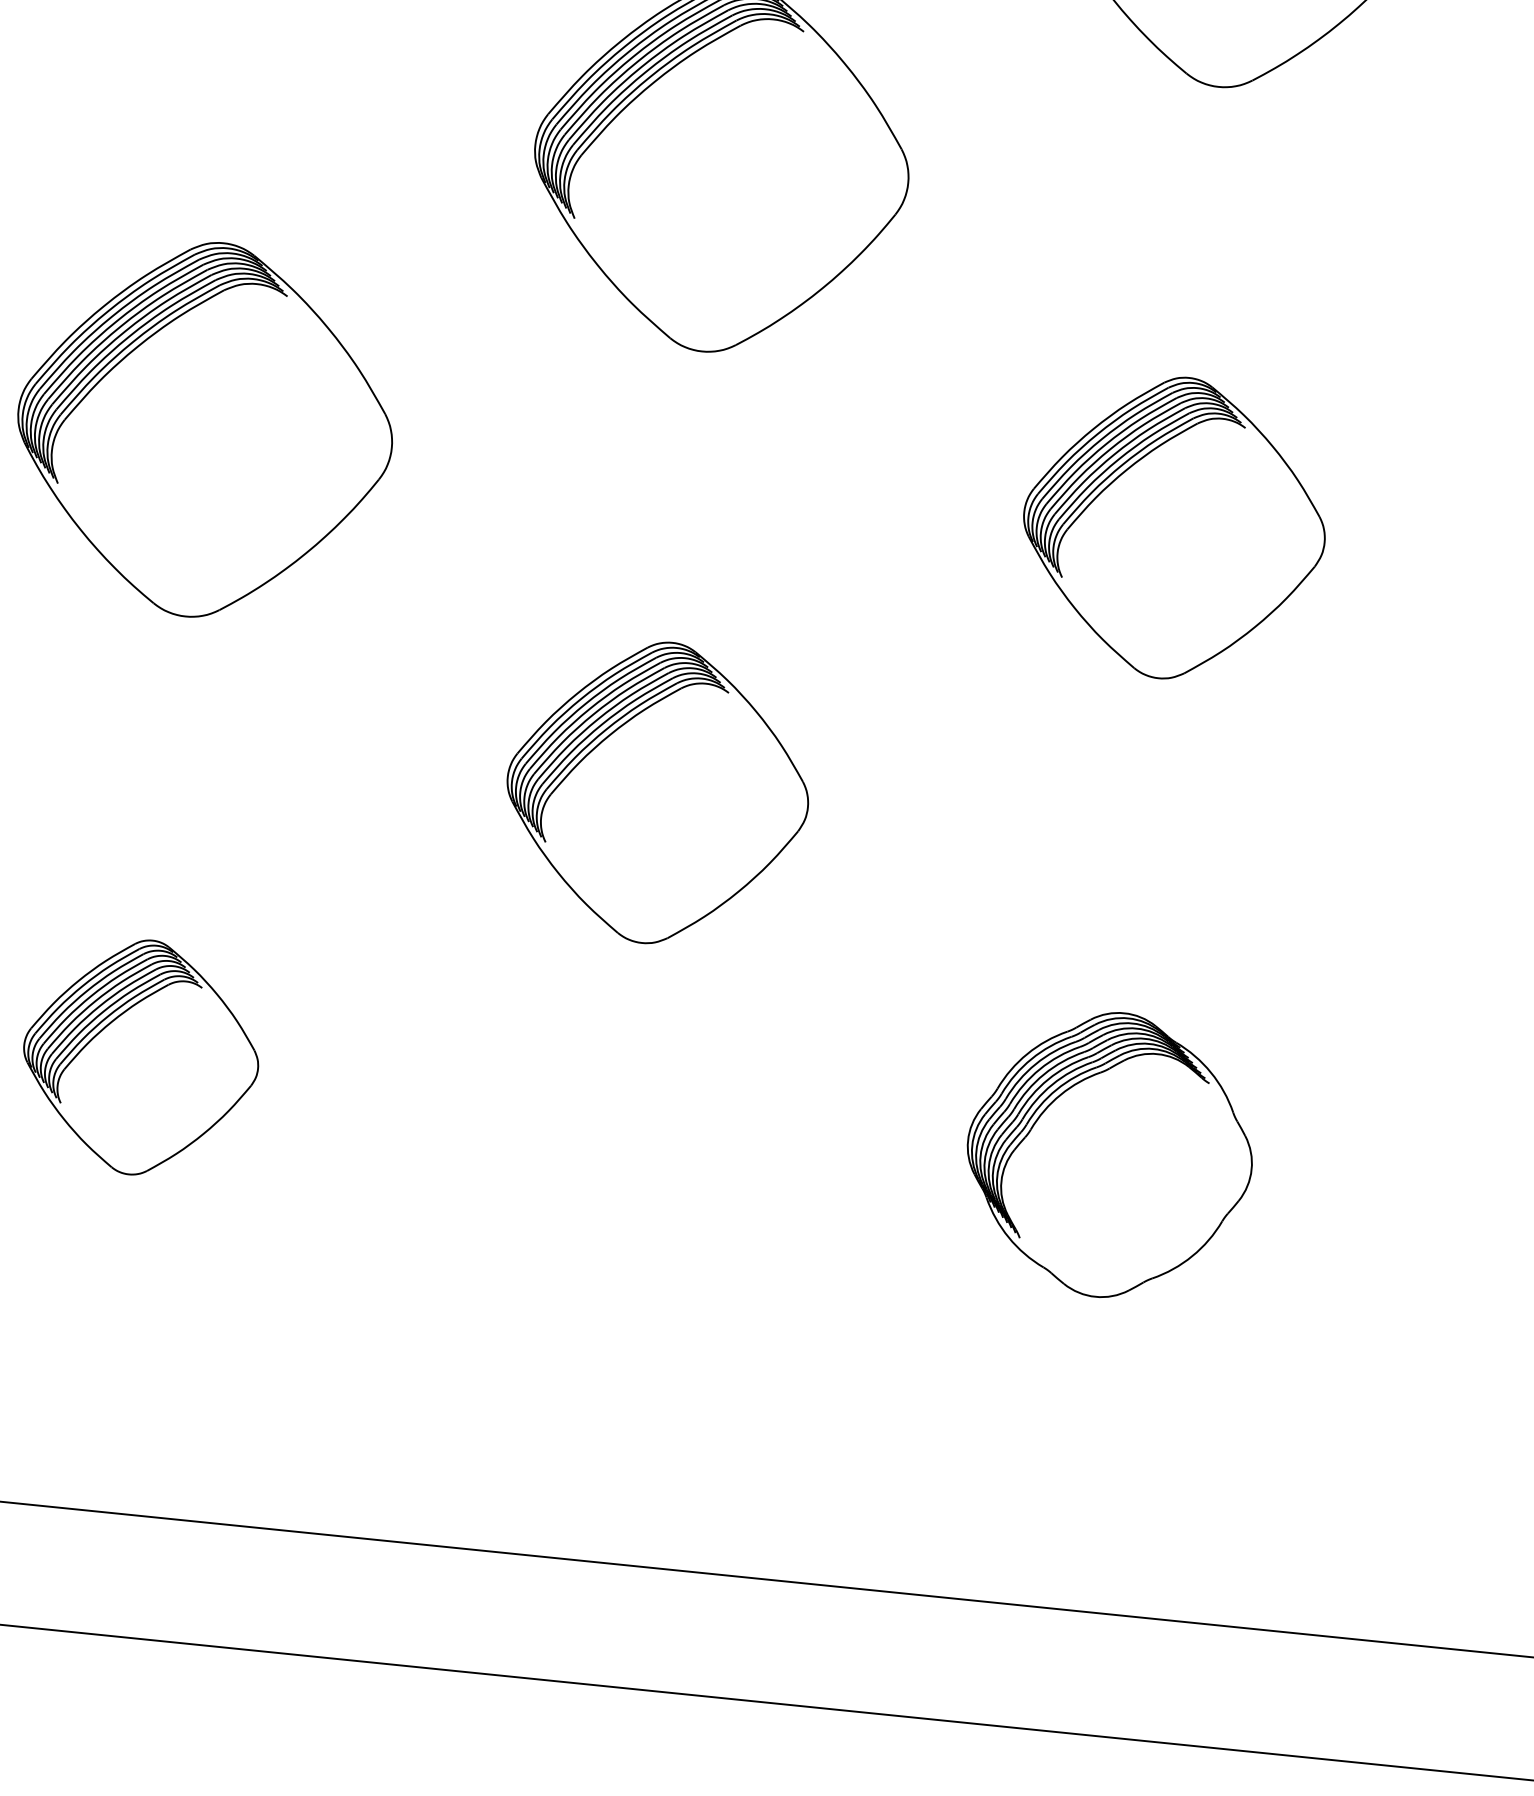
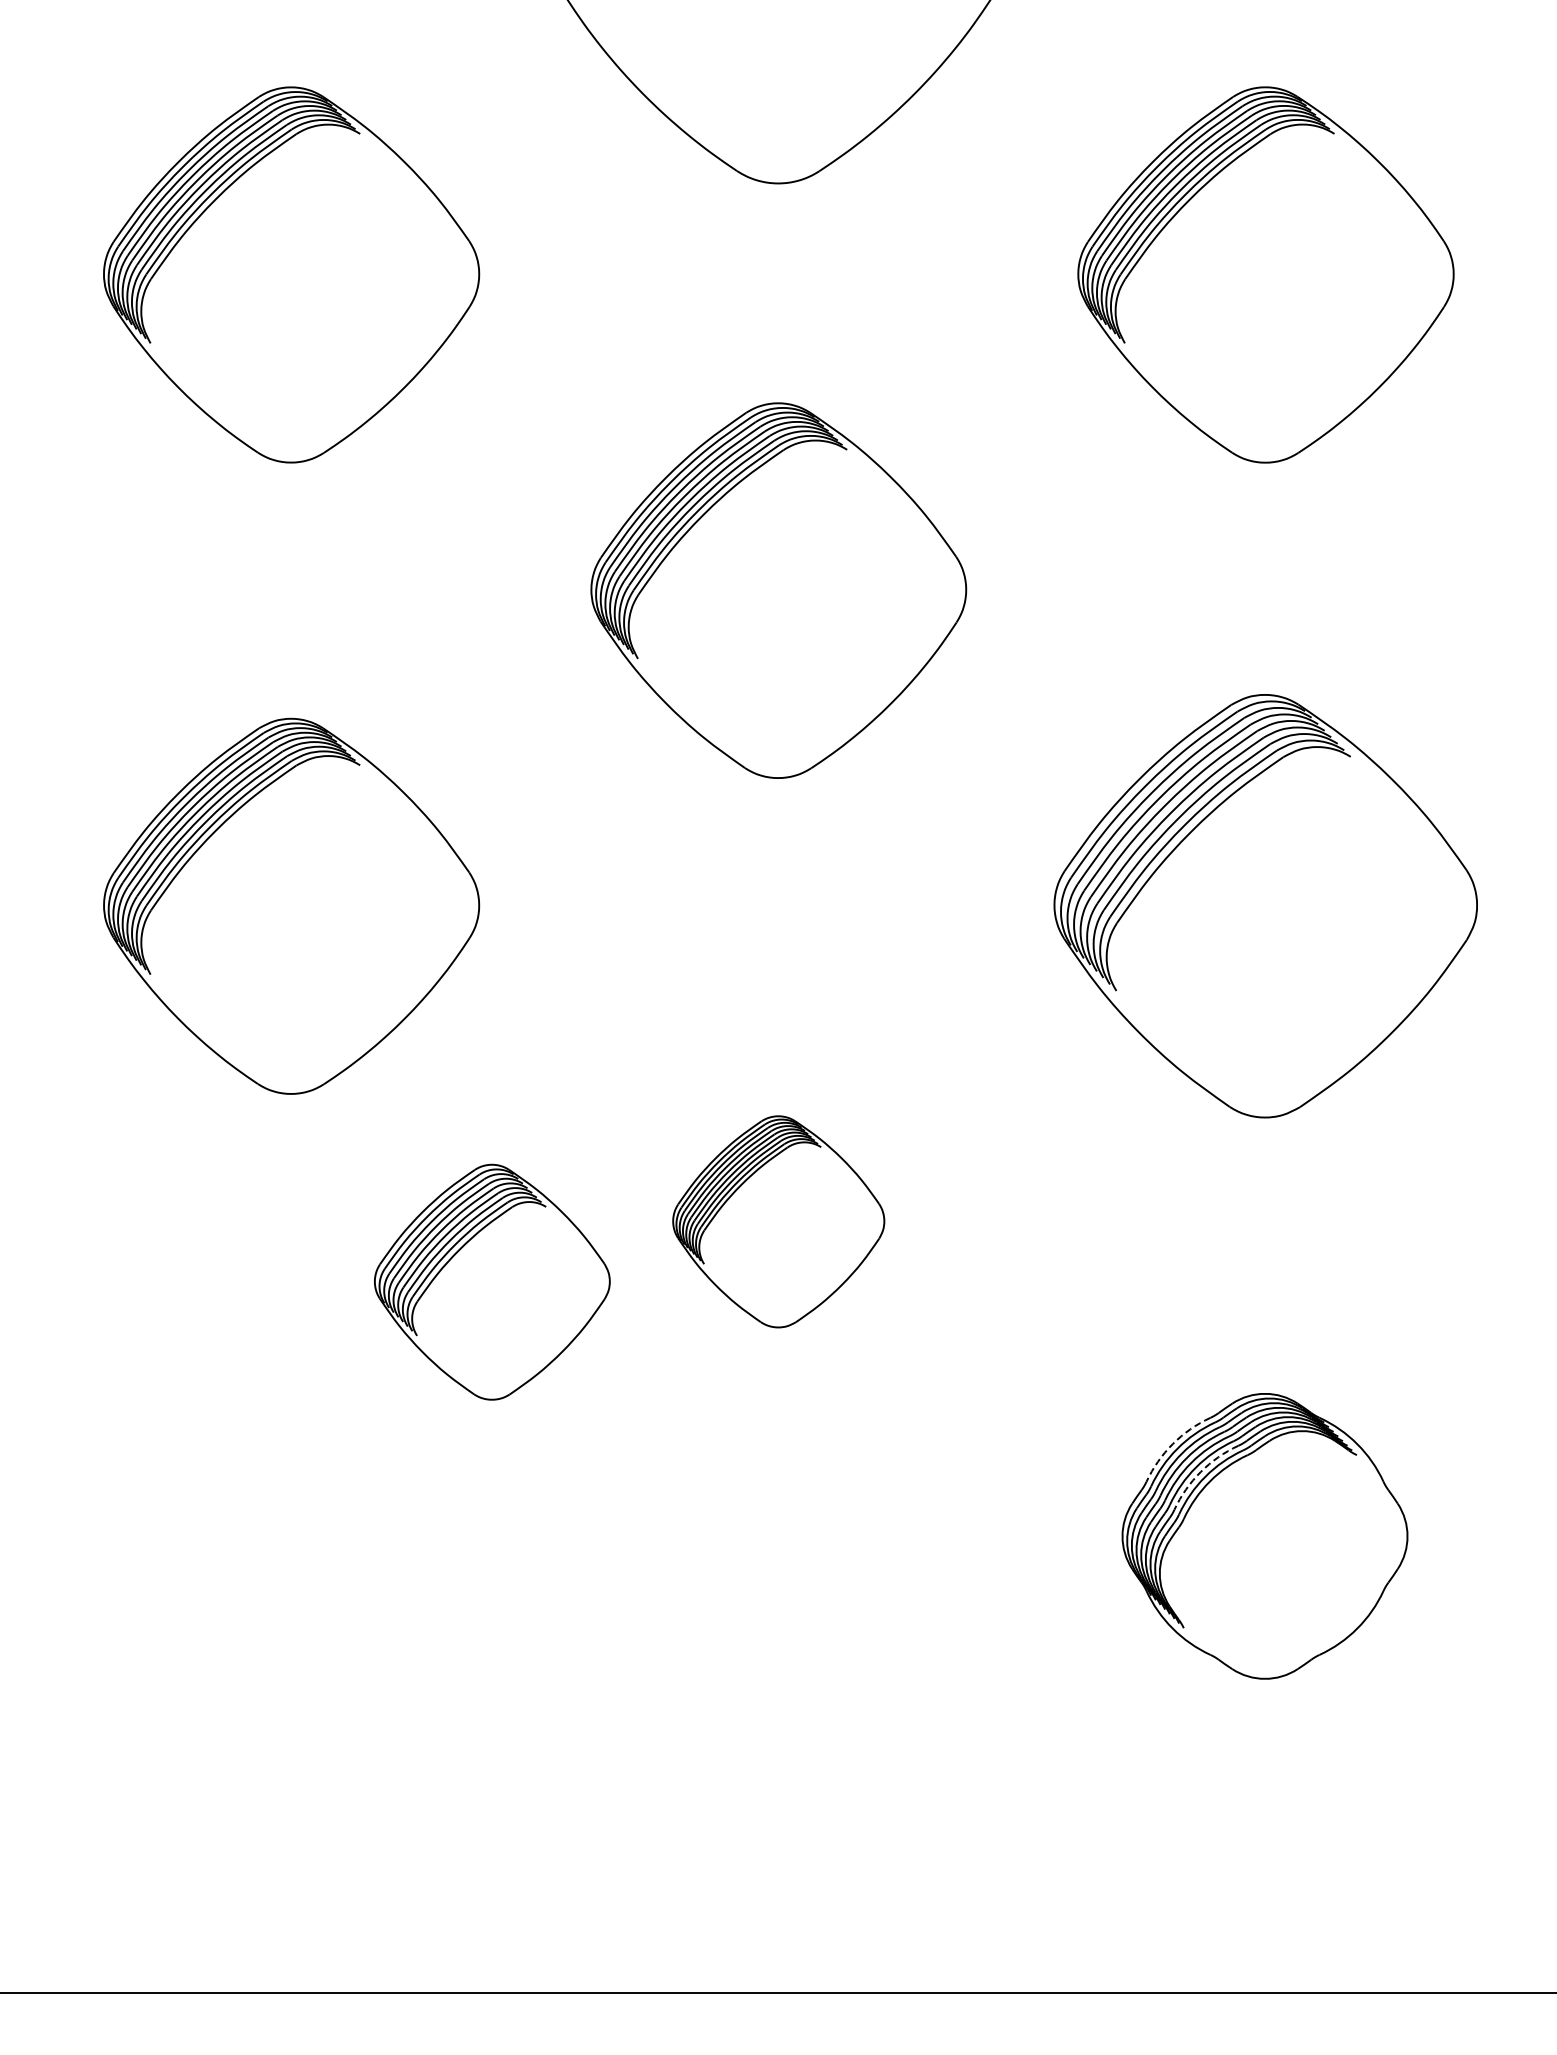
part: (1174, 527) -> (1265, 905), size x1.4
part: (657, 792) -> (778, 1221), size x0.7
arc: (1027, 1054) -> (1172, 1444), solid -> dashed
part: (141, 1056) -> (492, 1281), moved
arc: (1052, 1085) -> (1200, 1472), solid -> dashed

